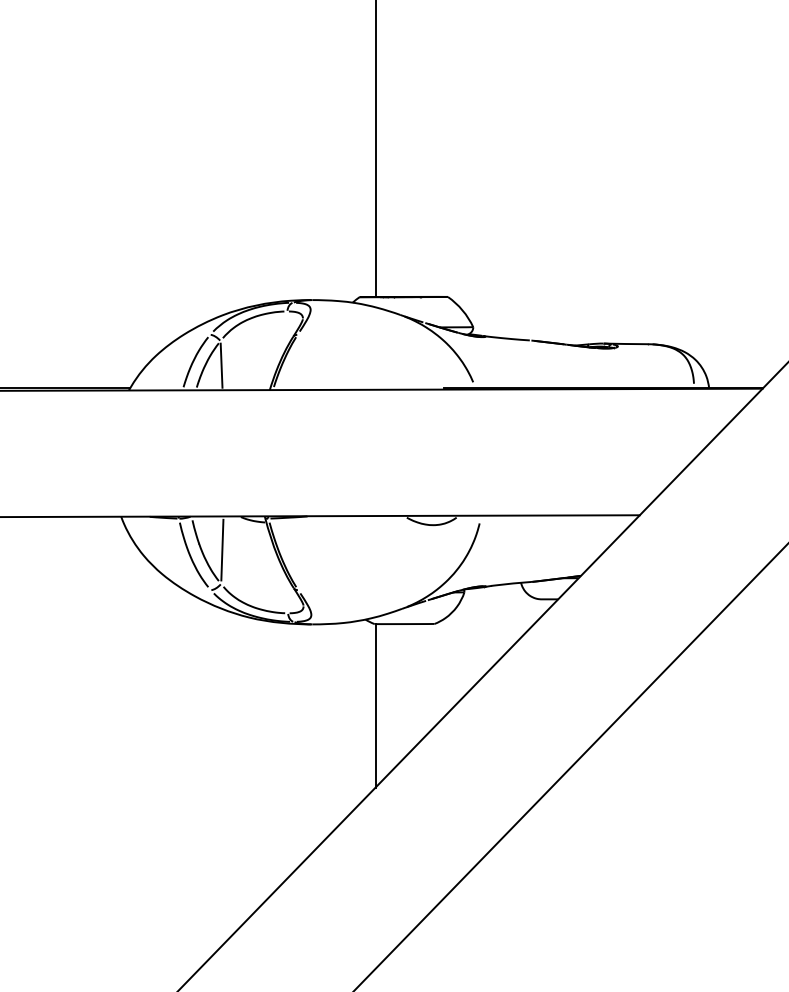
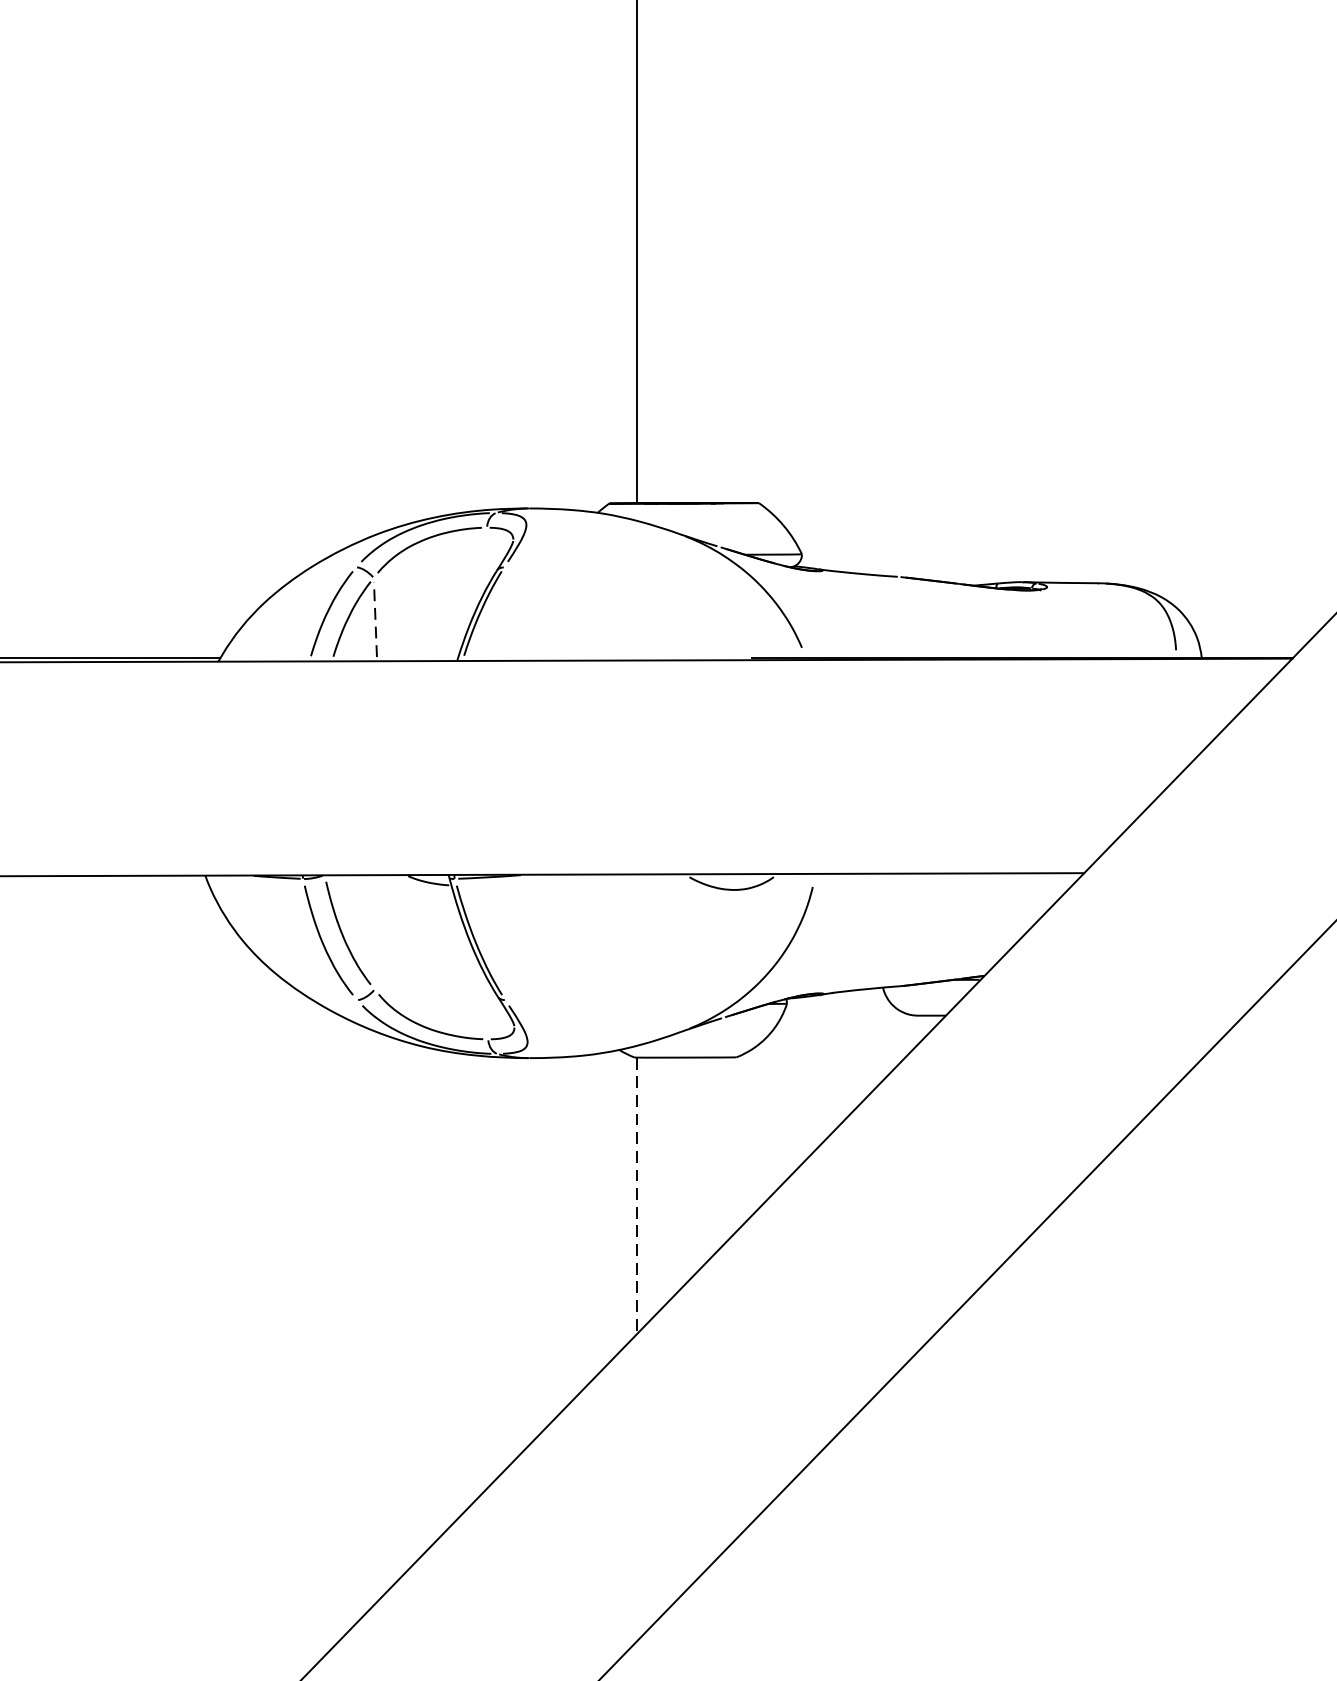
line: (221, 365) -> (375, 619), solid -> dashed
line: (222, 549) -> (376, 931), removed
line: (375, 705) -> (636, 1195), solid -> dashed

